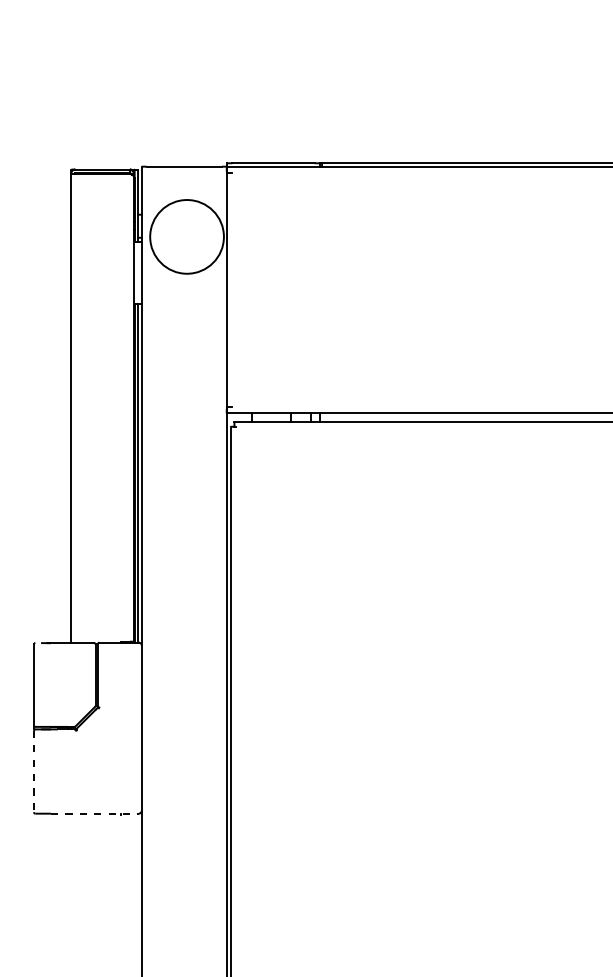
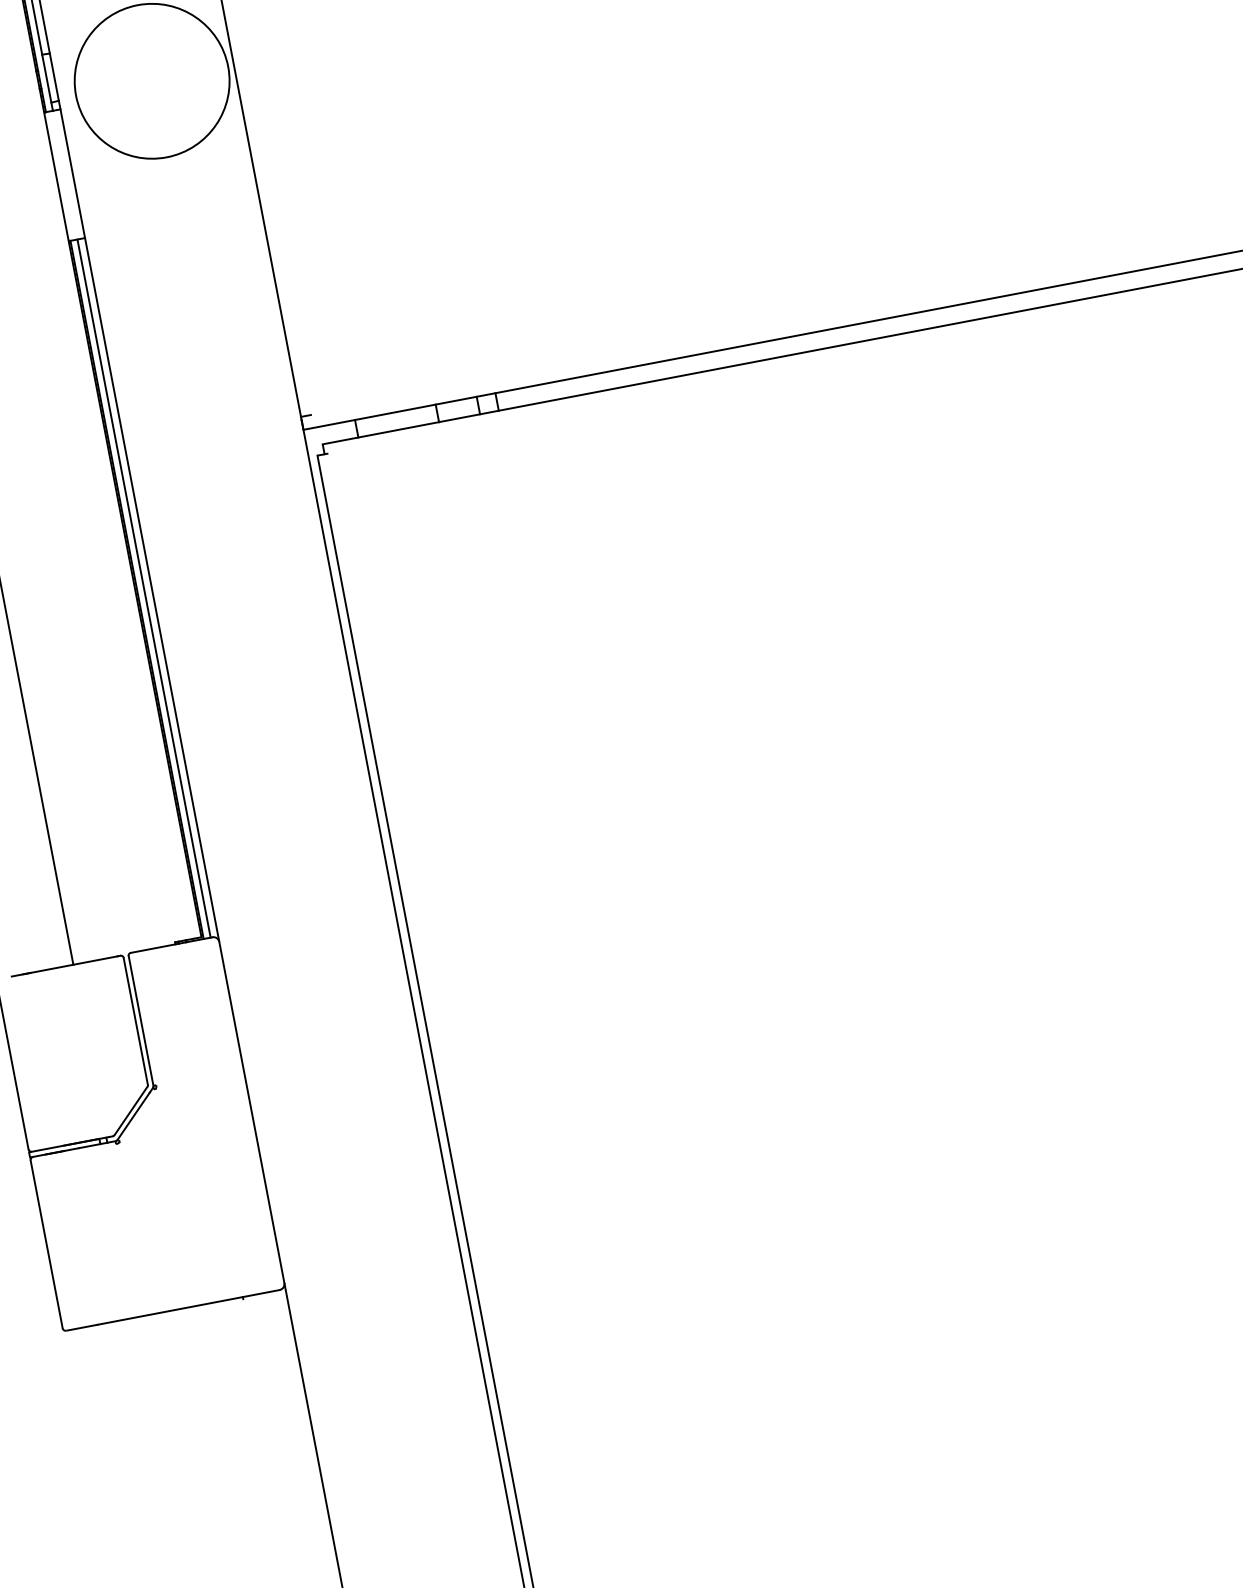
line: (33, 771) -> (45, 1244), dashed -> solid
line: (94, 813) -> (188, 1307), dashed -> solid

